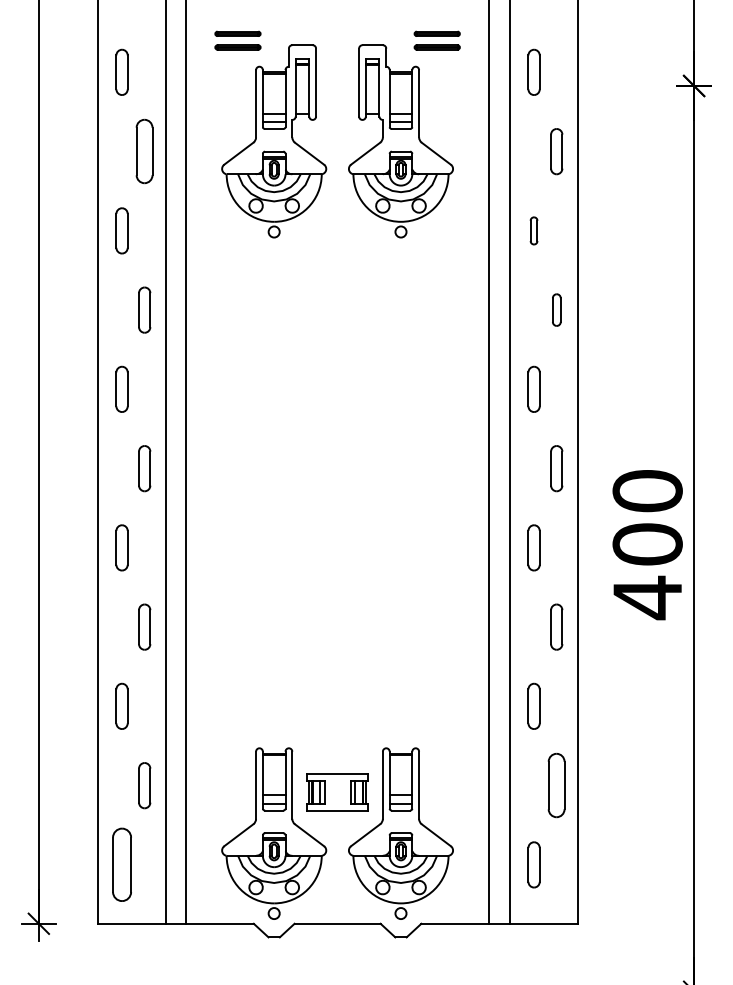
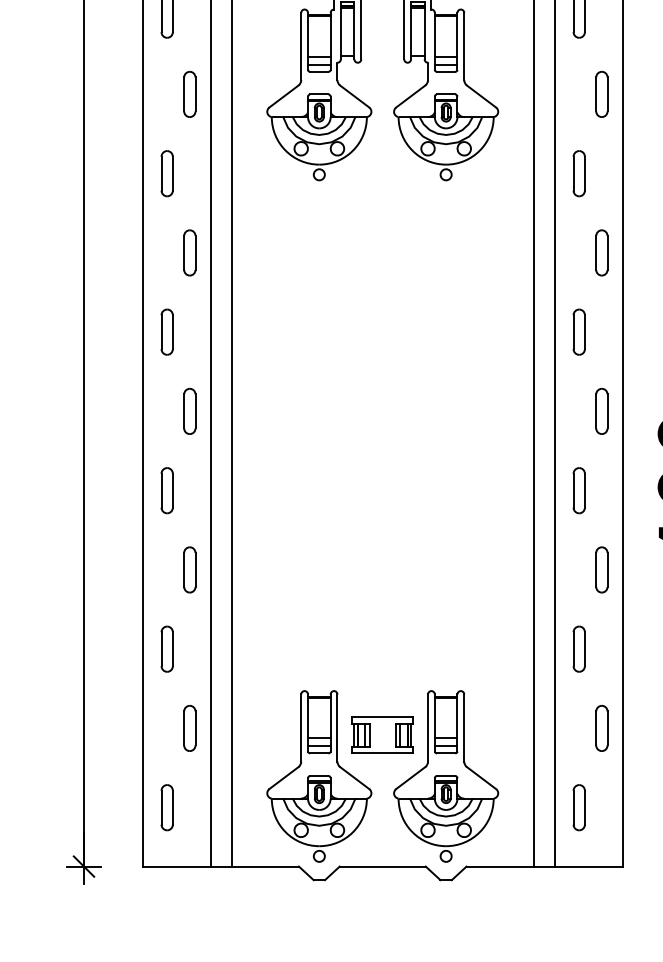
part: (144, 151) -> (189, 94), size x0.71
part: (533, 230) -> (578, 173), size x1.67
part: (556, 309) -> (601, 252), size x1.43
part: (556, 785) -> (601, 728), size x0.71
part: (121, 864) -> (166, 807), size x0.62

